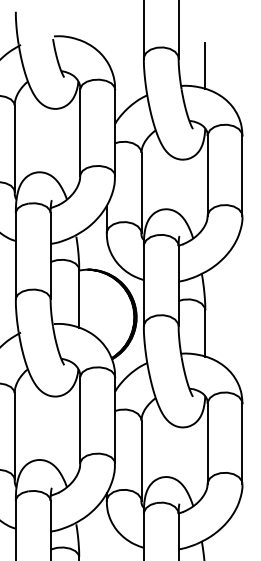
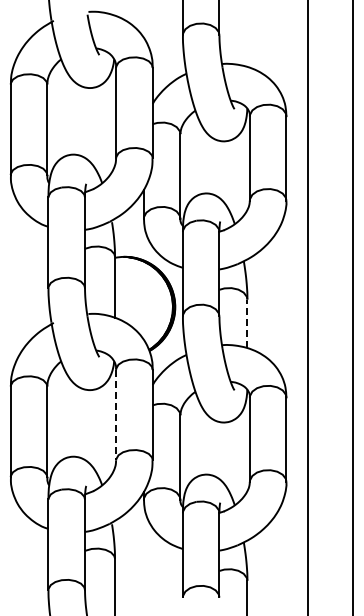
line: (205, 65) -> (247, 42), removed
line: (205, 333) -> (247, 323), solid -> dashed
line: (80, 420) -> (116, 415), solid -> dashed

